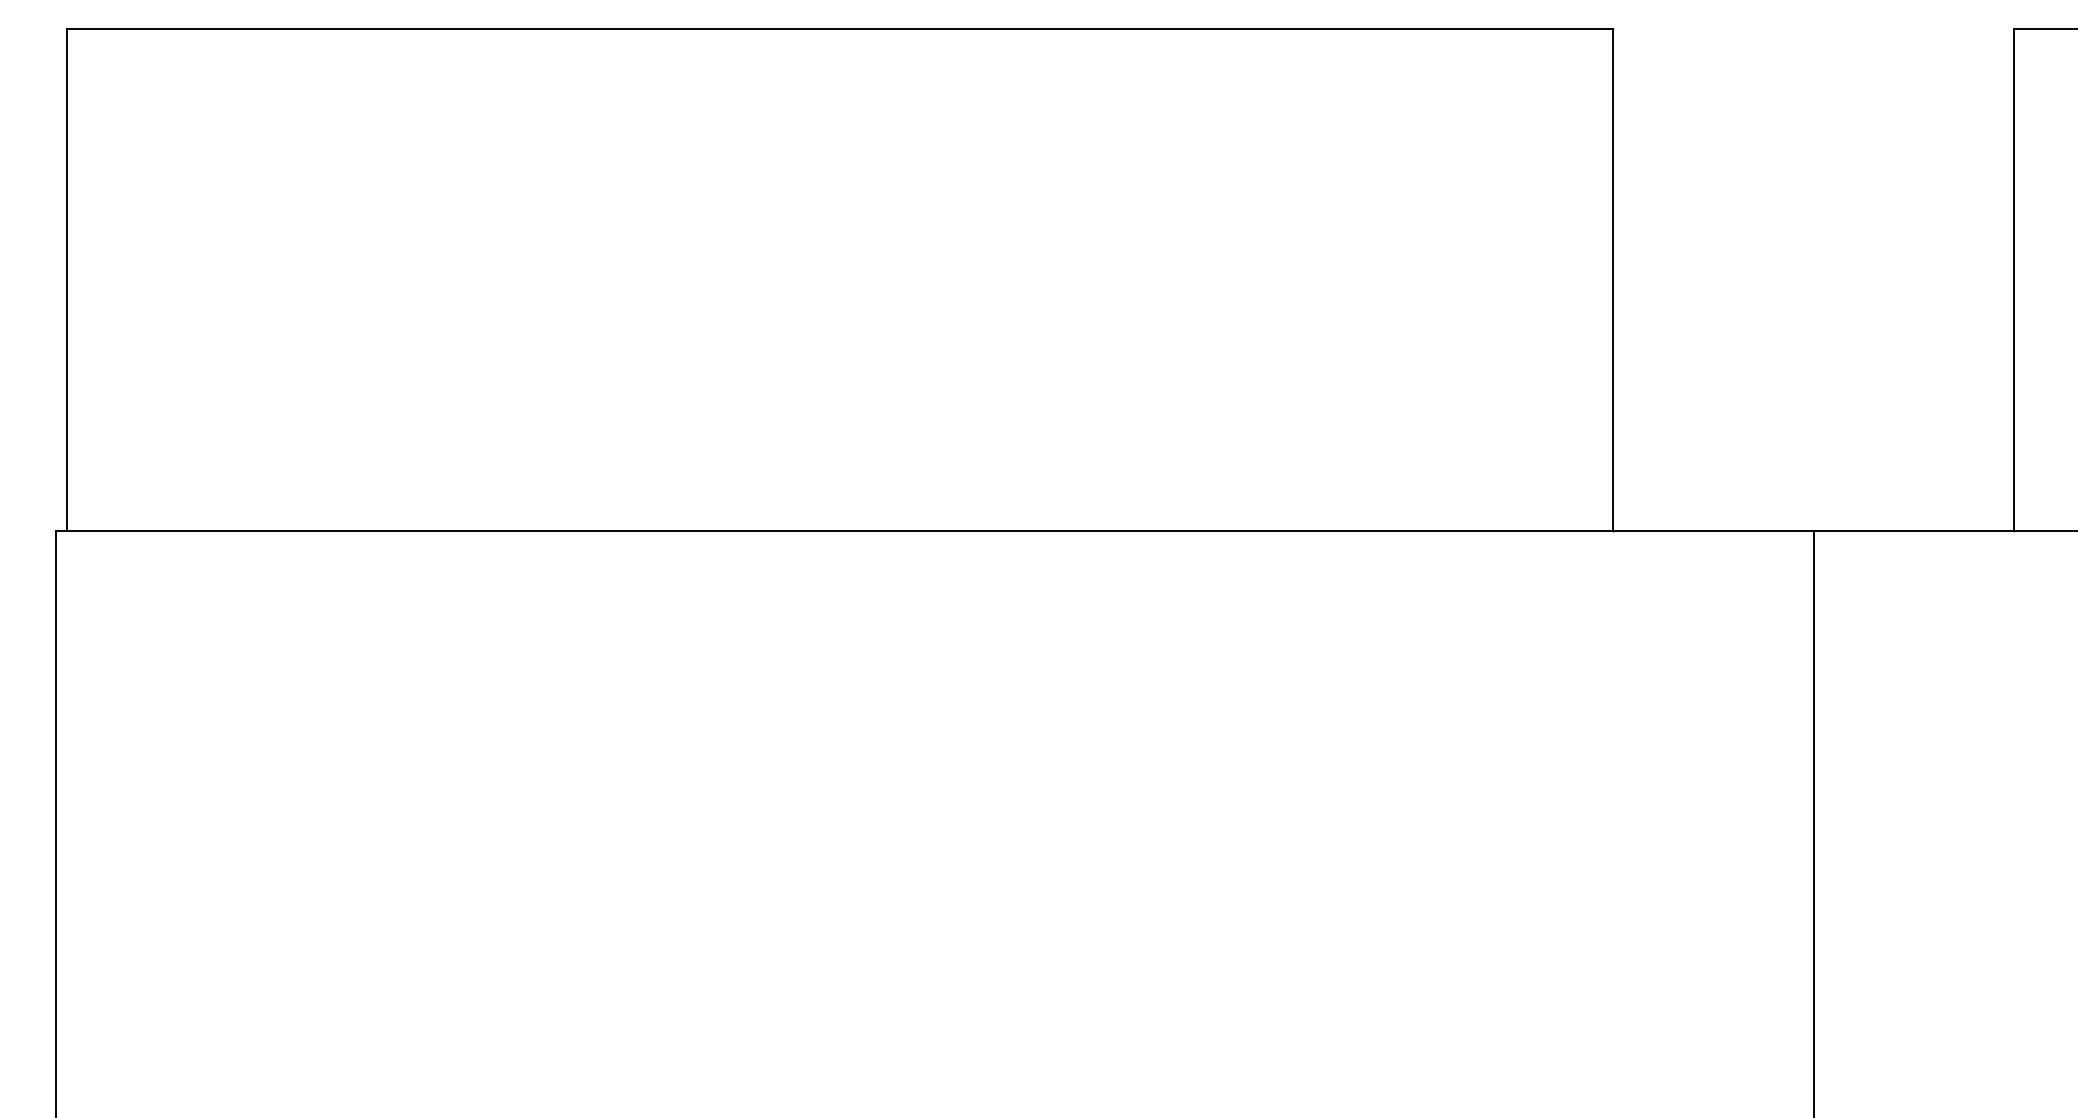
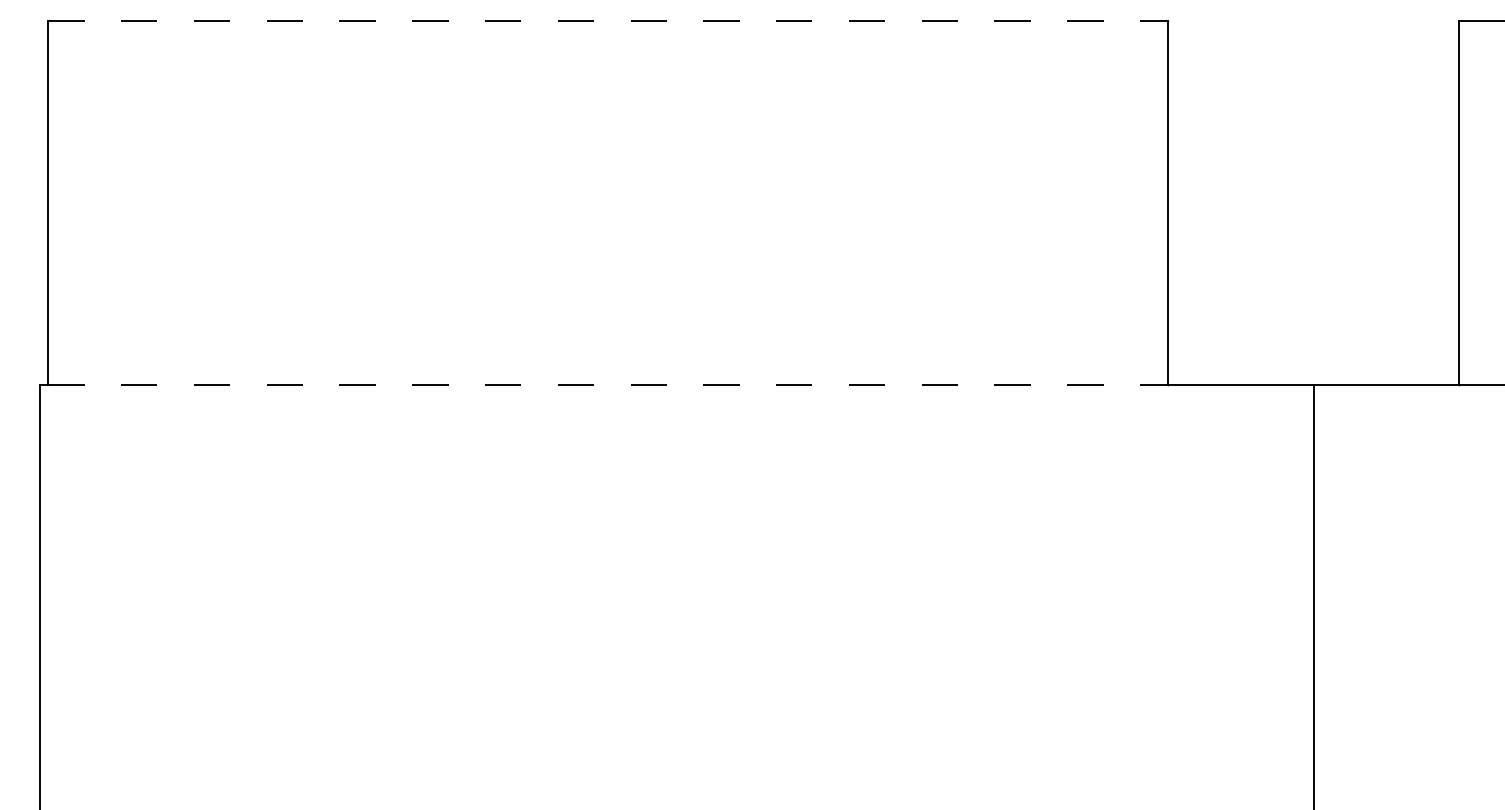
line: (839, 28) -> (607, 20), solid -> dashed
line: (839, 531) -> (607, 385), solid -> dashed

